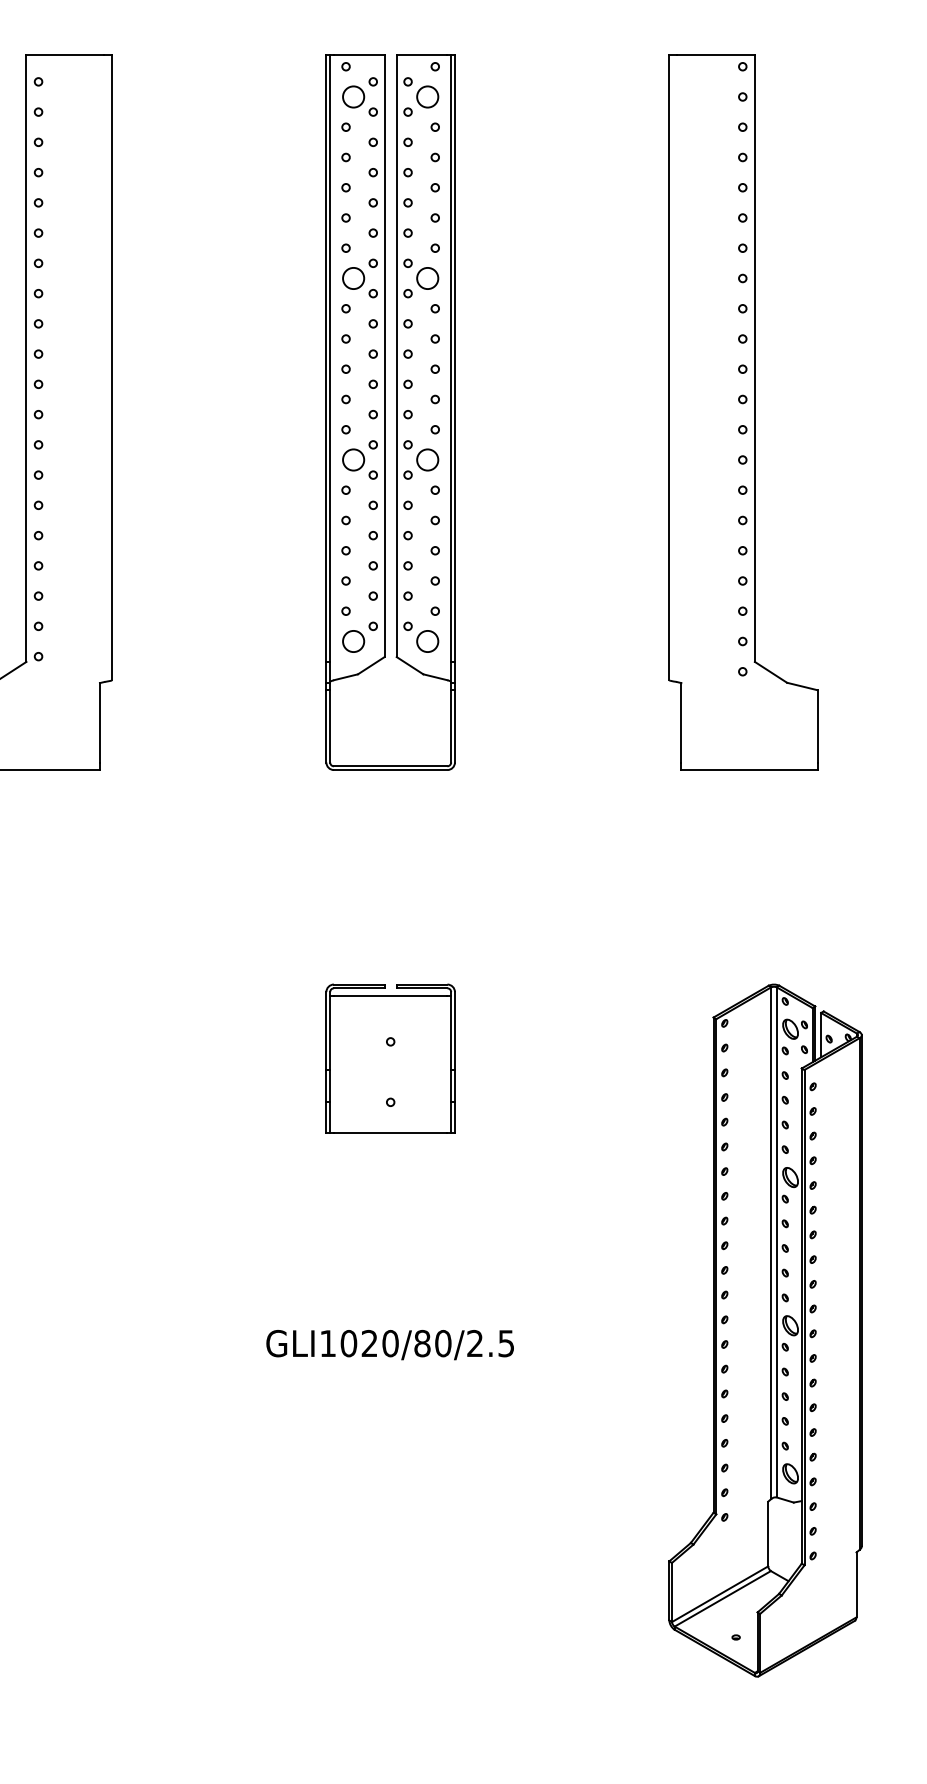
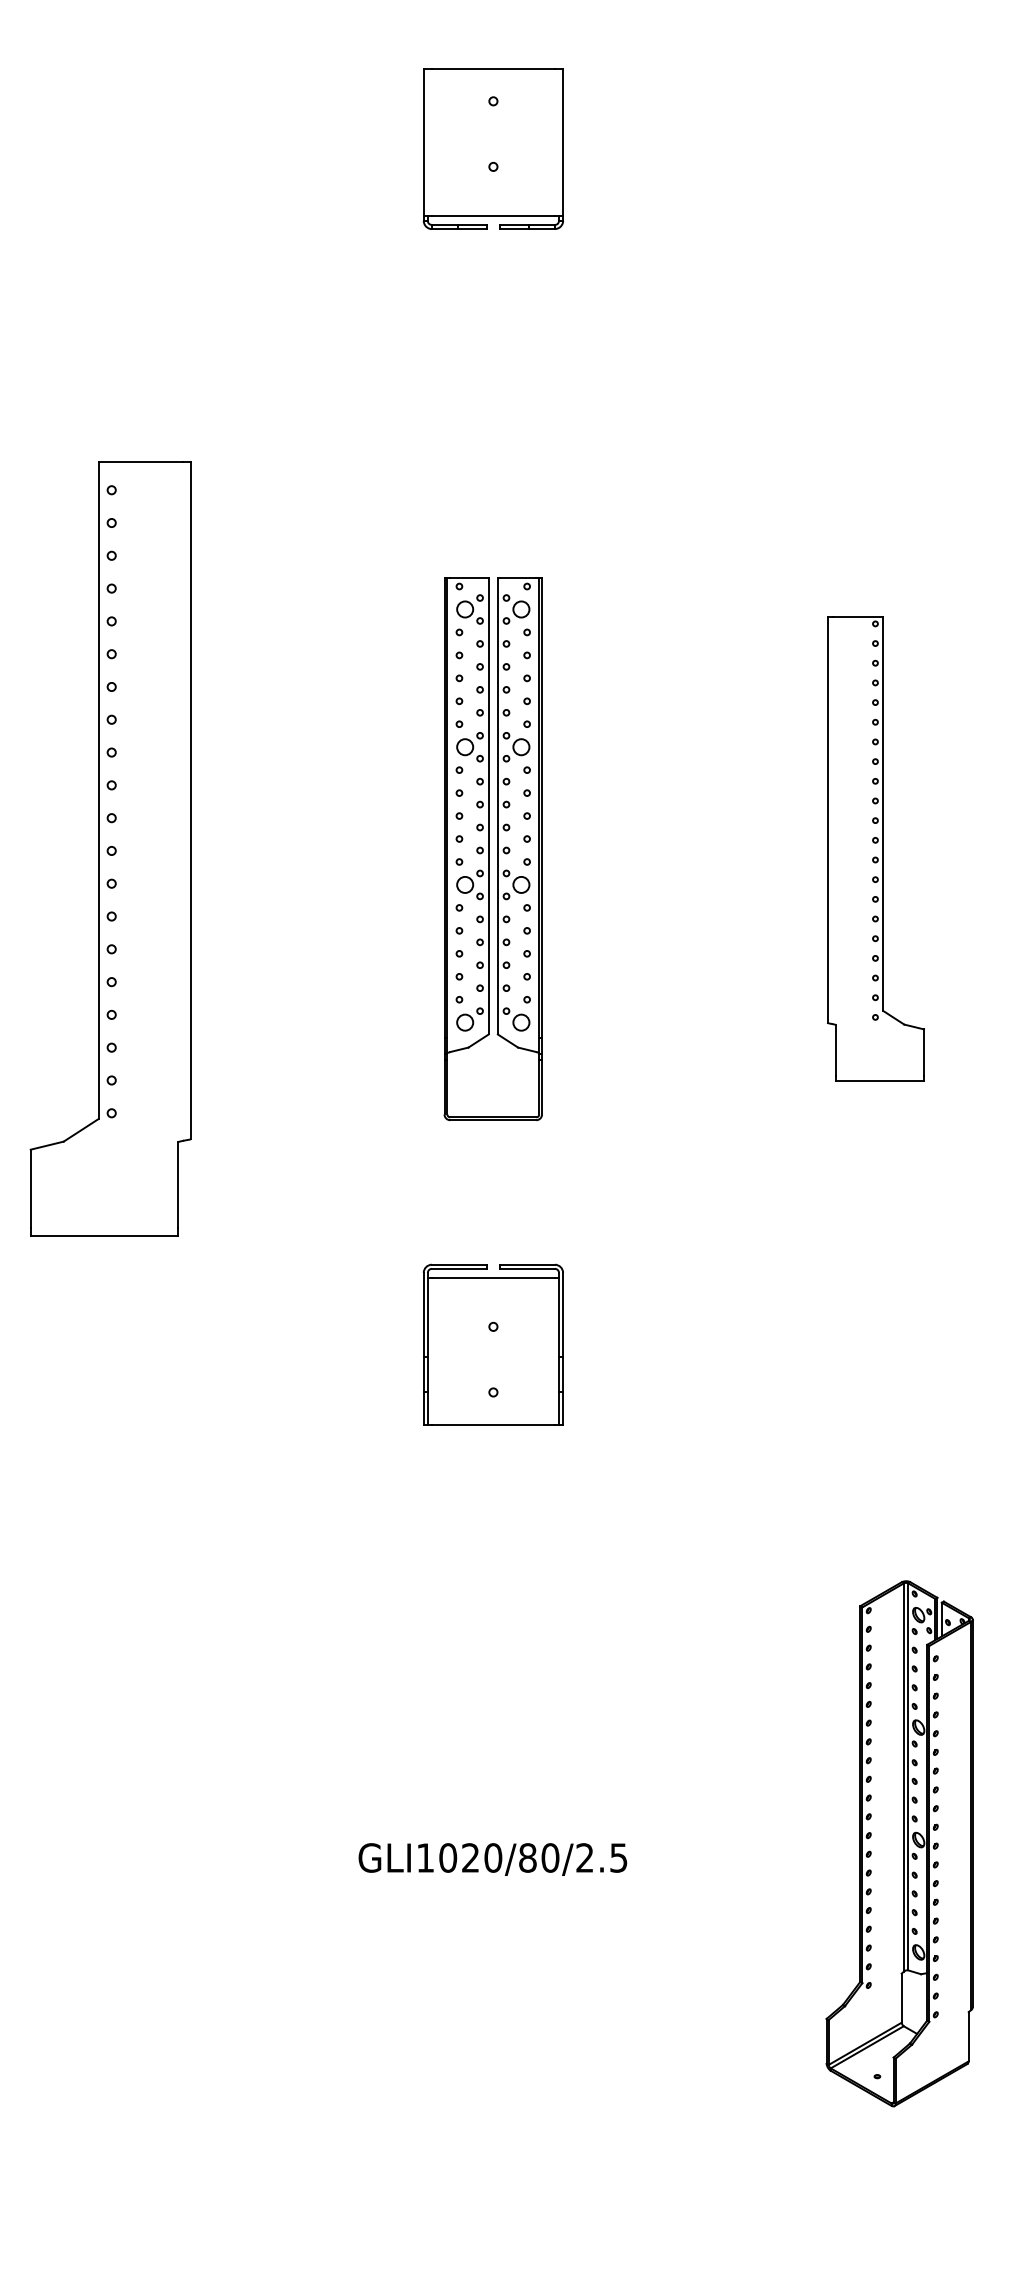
part: (743, 412) -> (875, 848), size x0.6
part: (389, 413) -> (492, 849), size x0.7
part: (389, 1058) -> (492, 1344), moved
part: (765, 1330) -> (899, 1843), size x0.7

